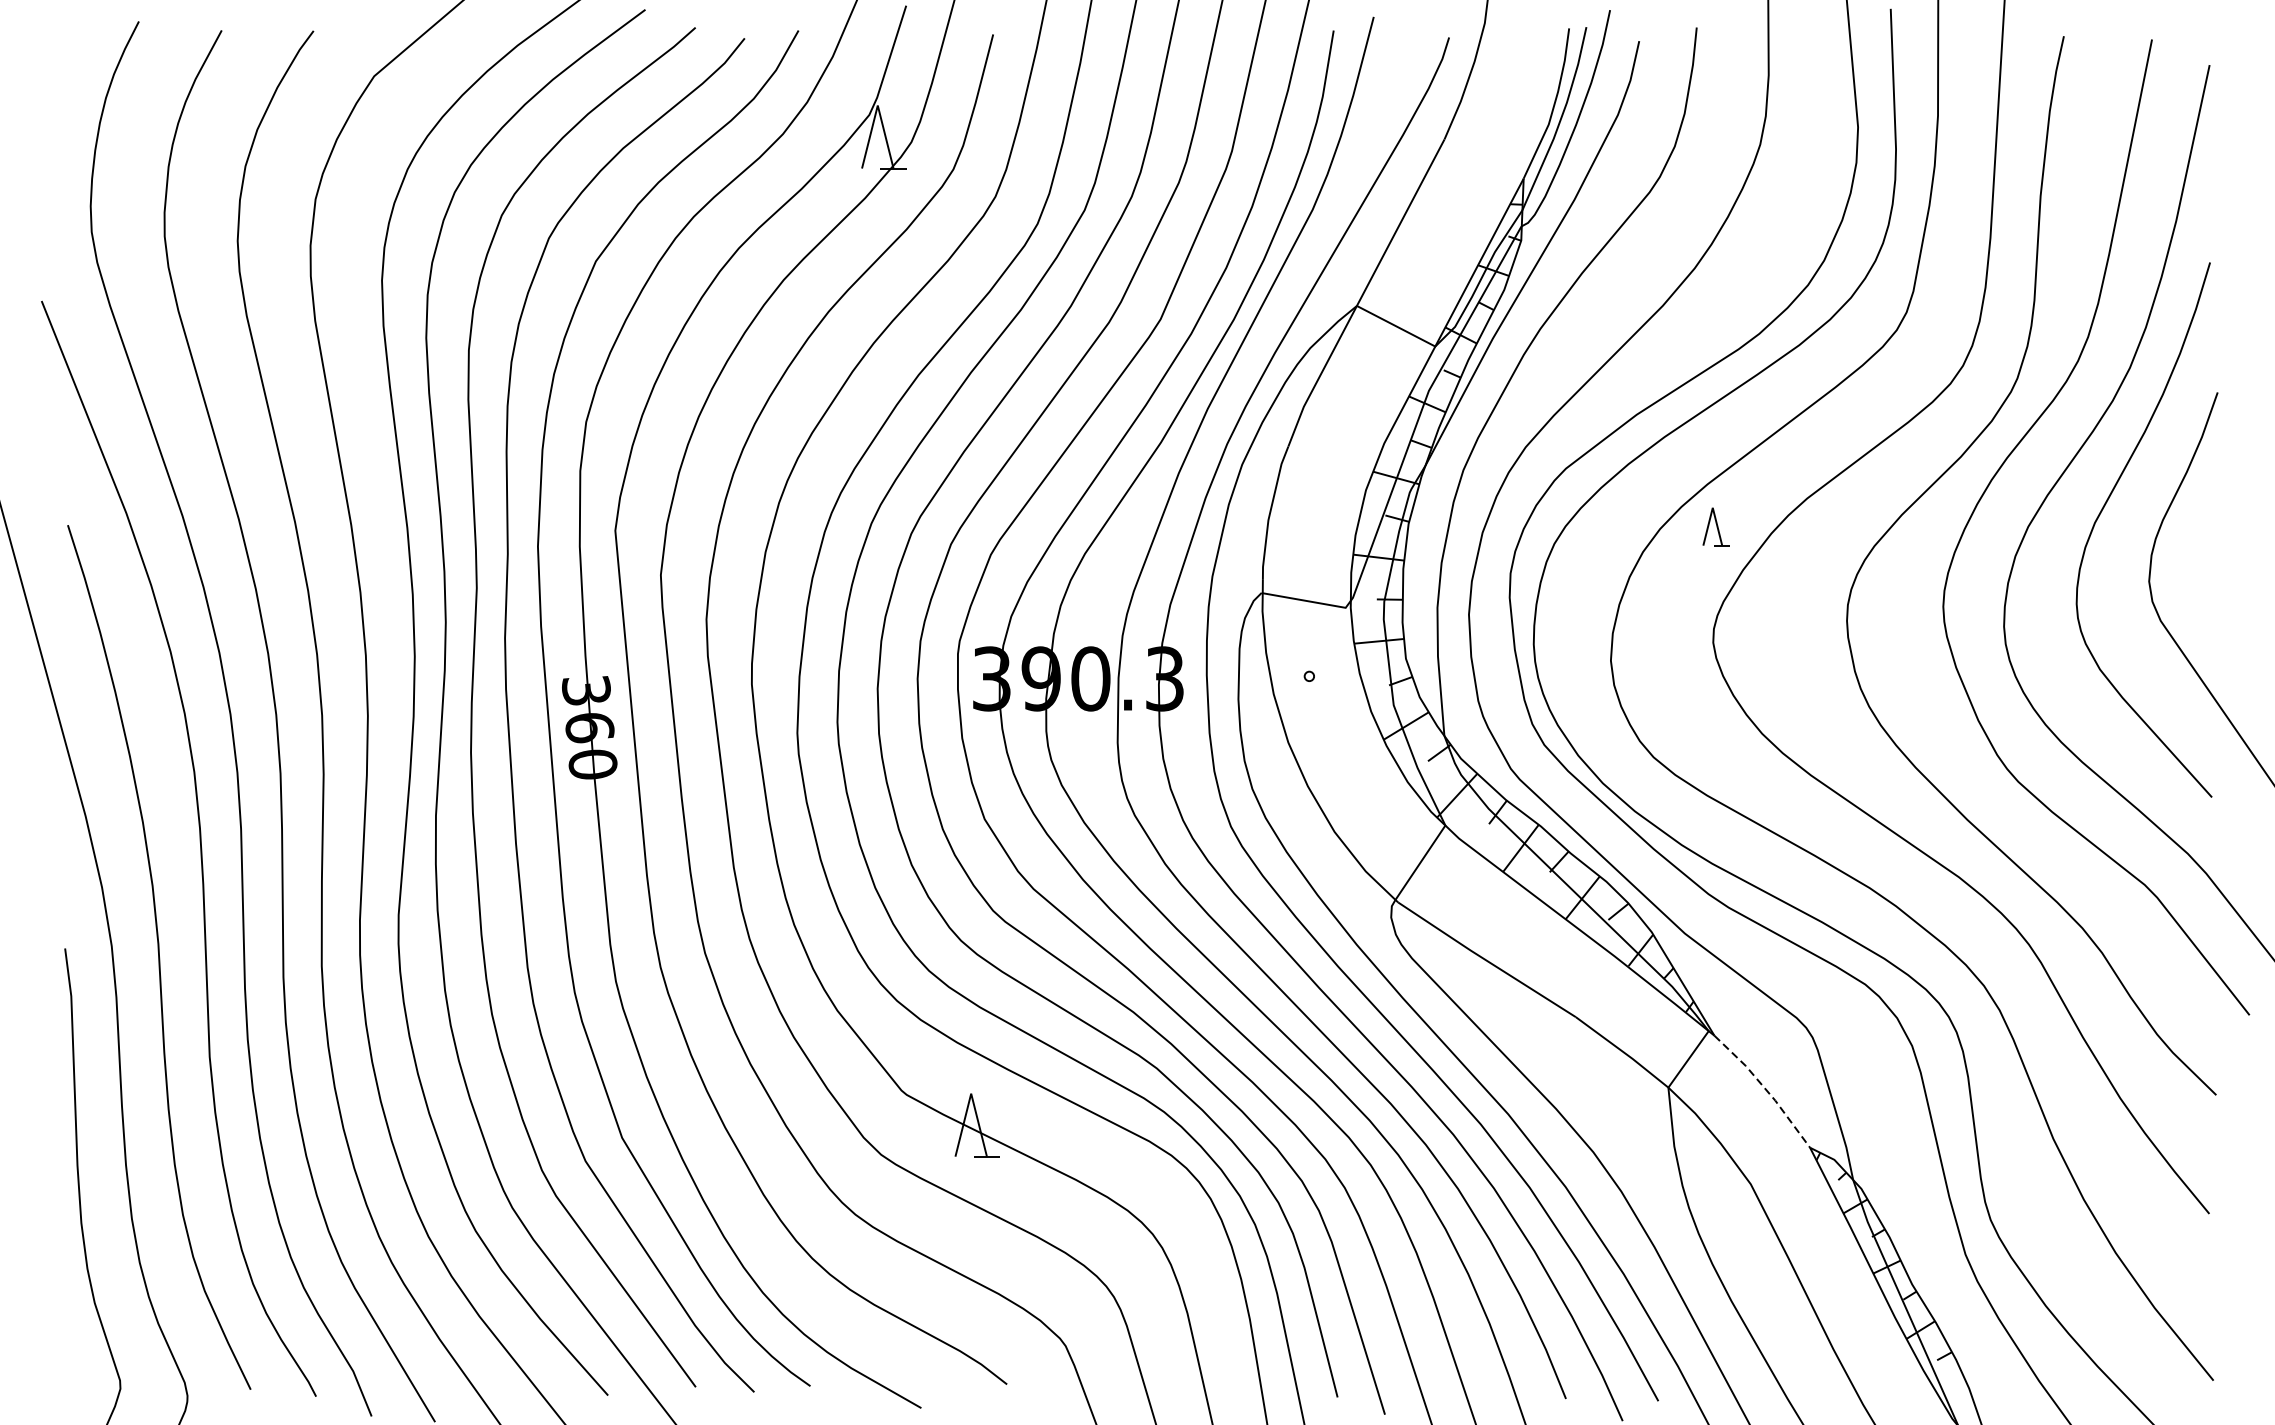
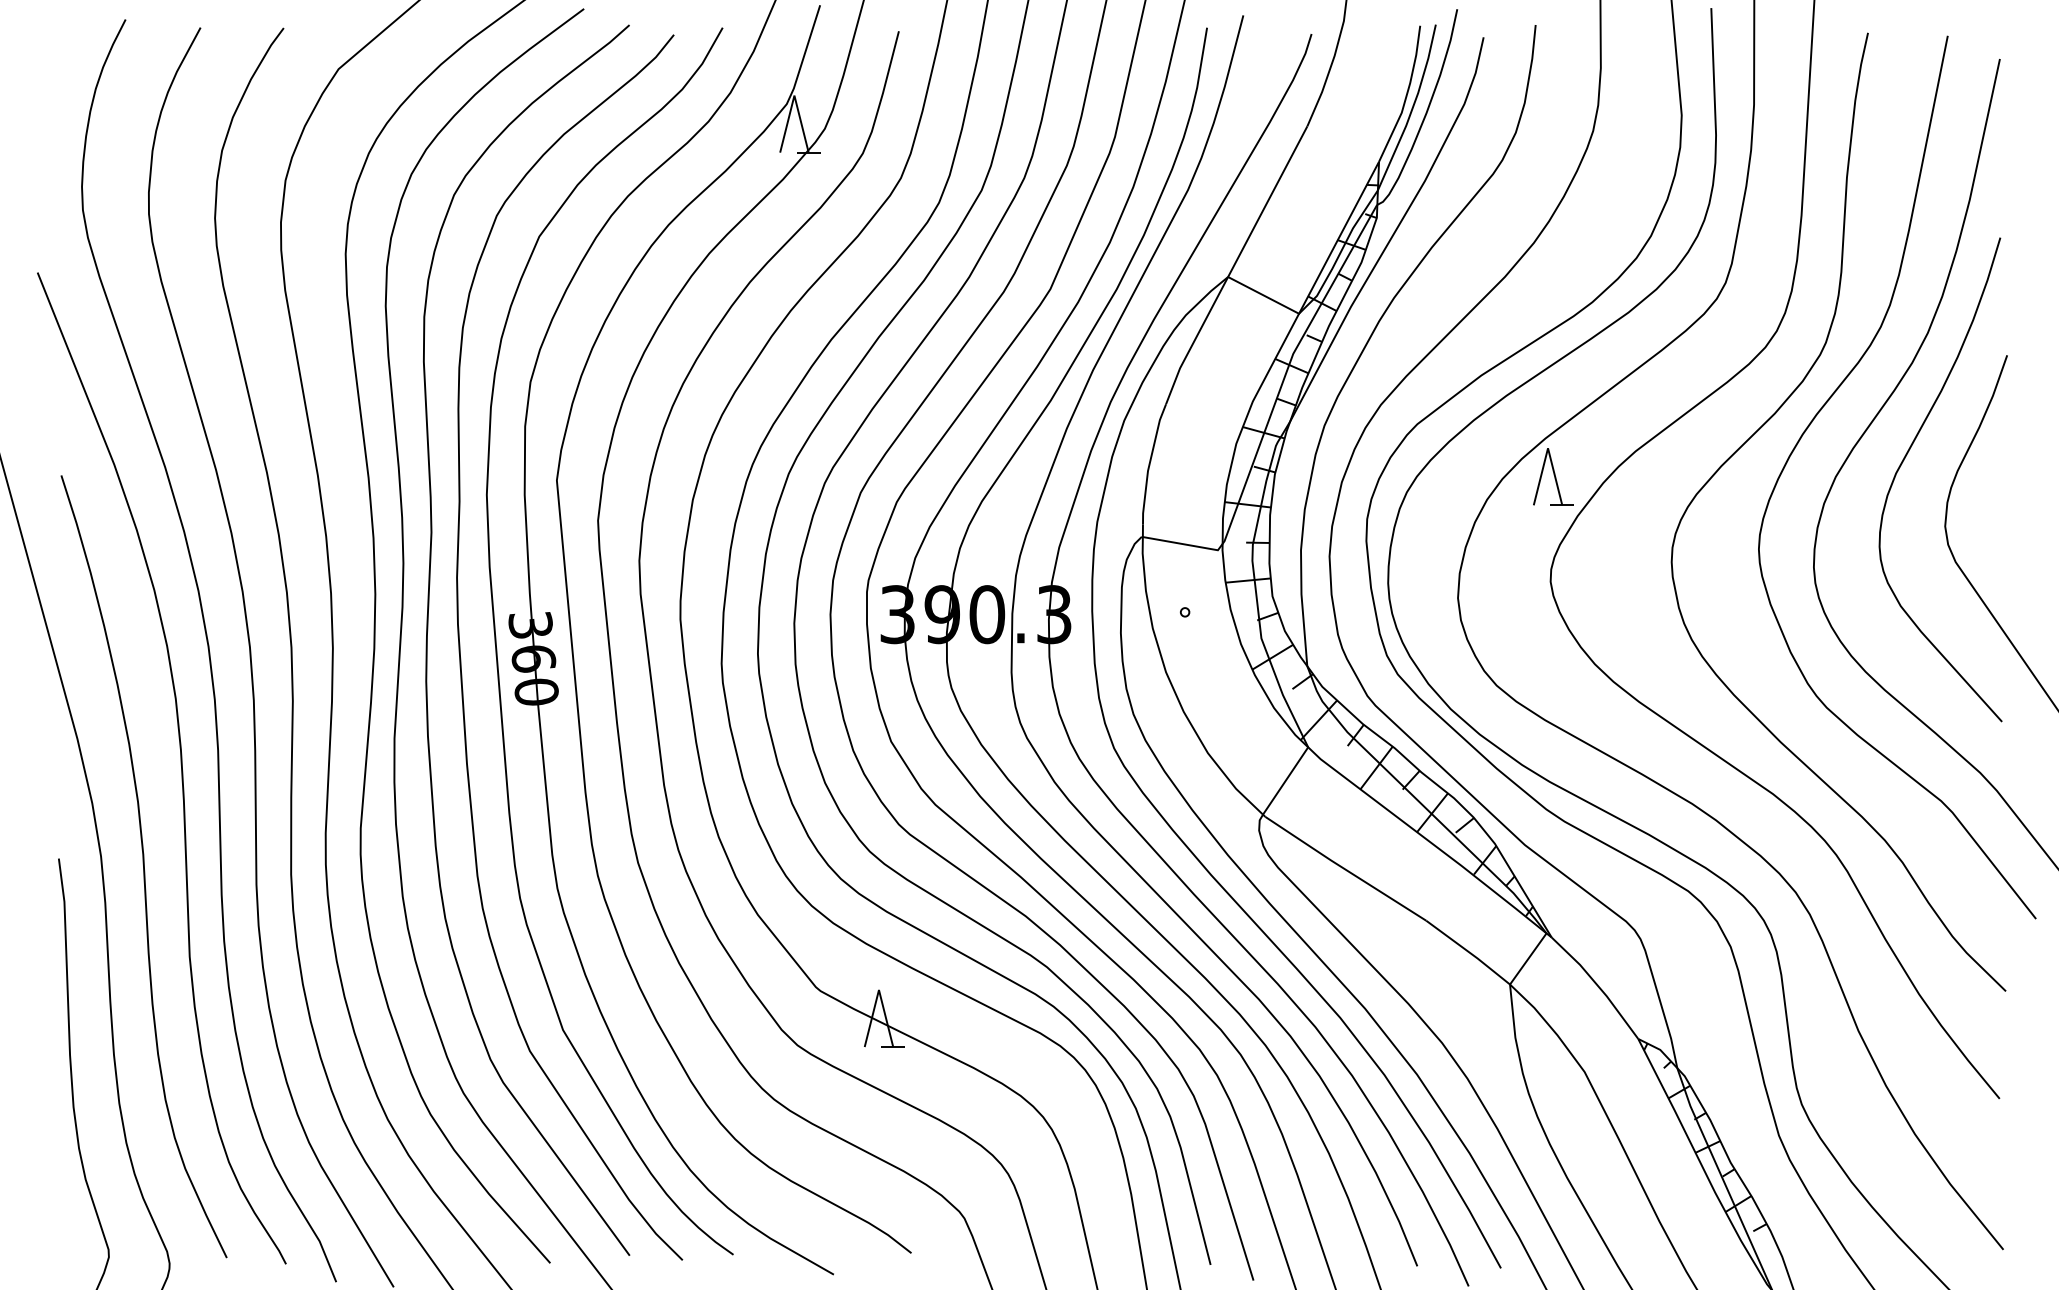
part: (1716, 526) -> (1553, 476), size x1.67
line: (1765, 1088) -> (1597, 985), dashed -> solid

